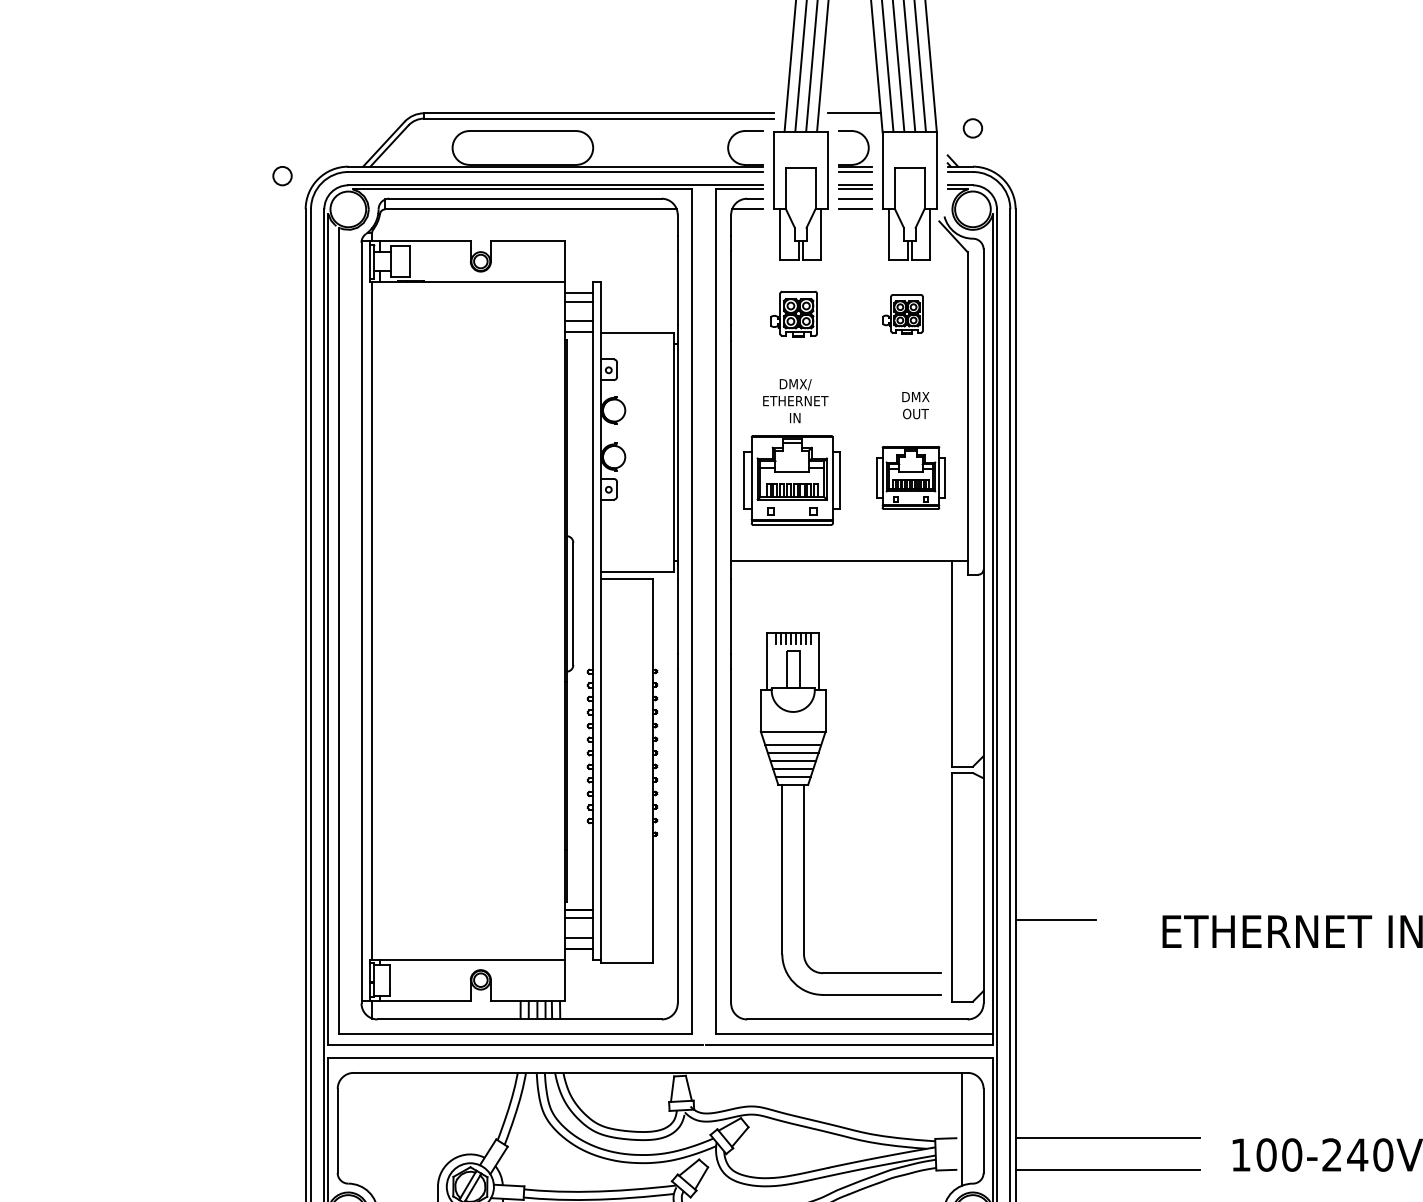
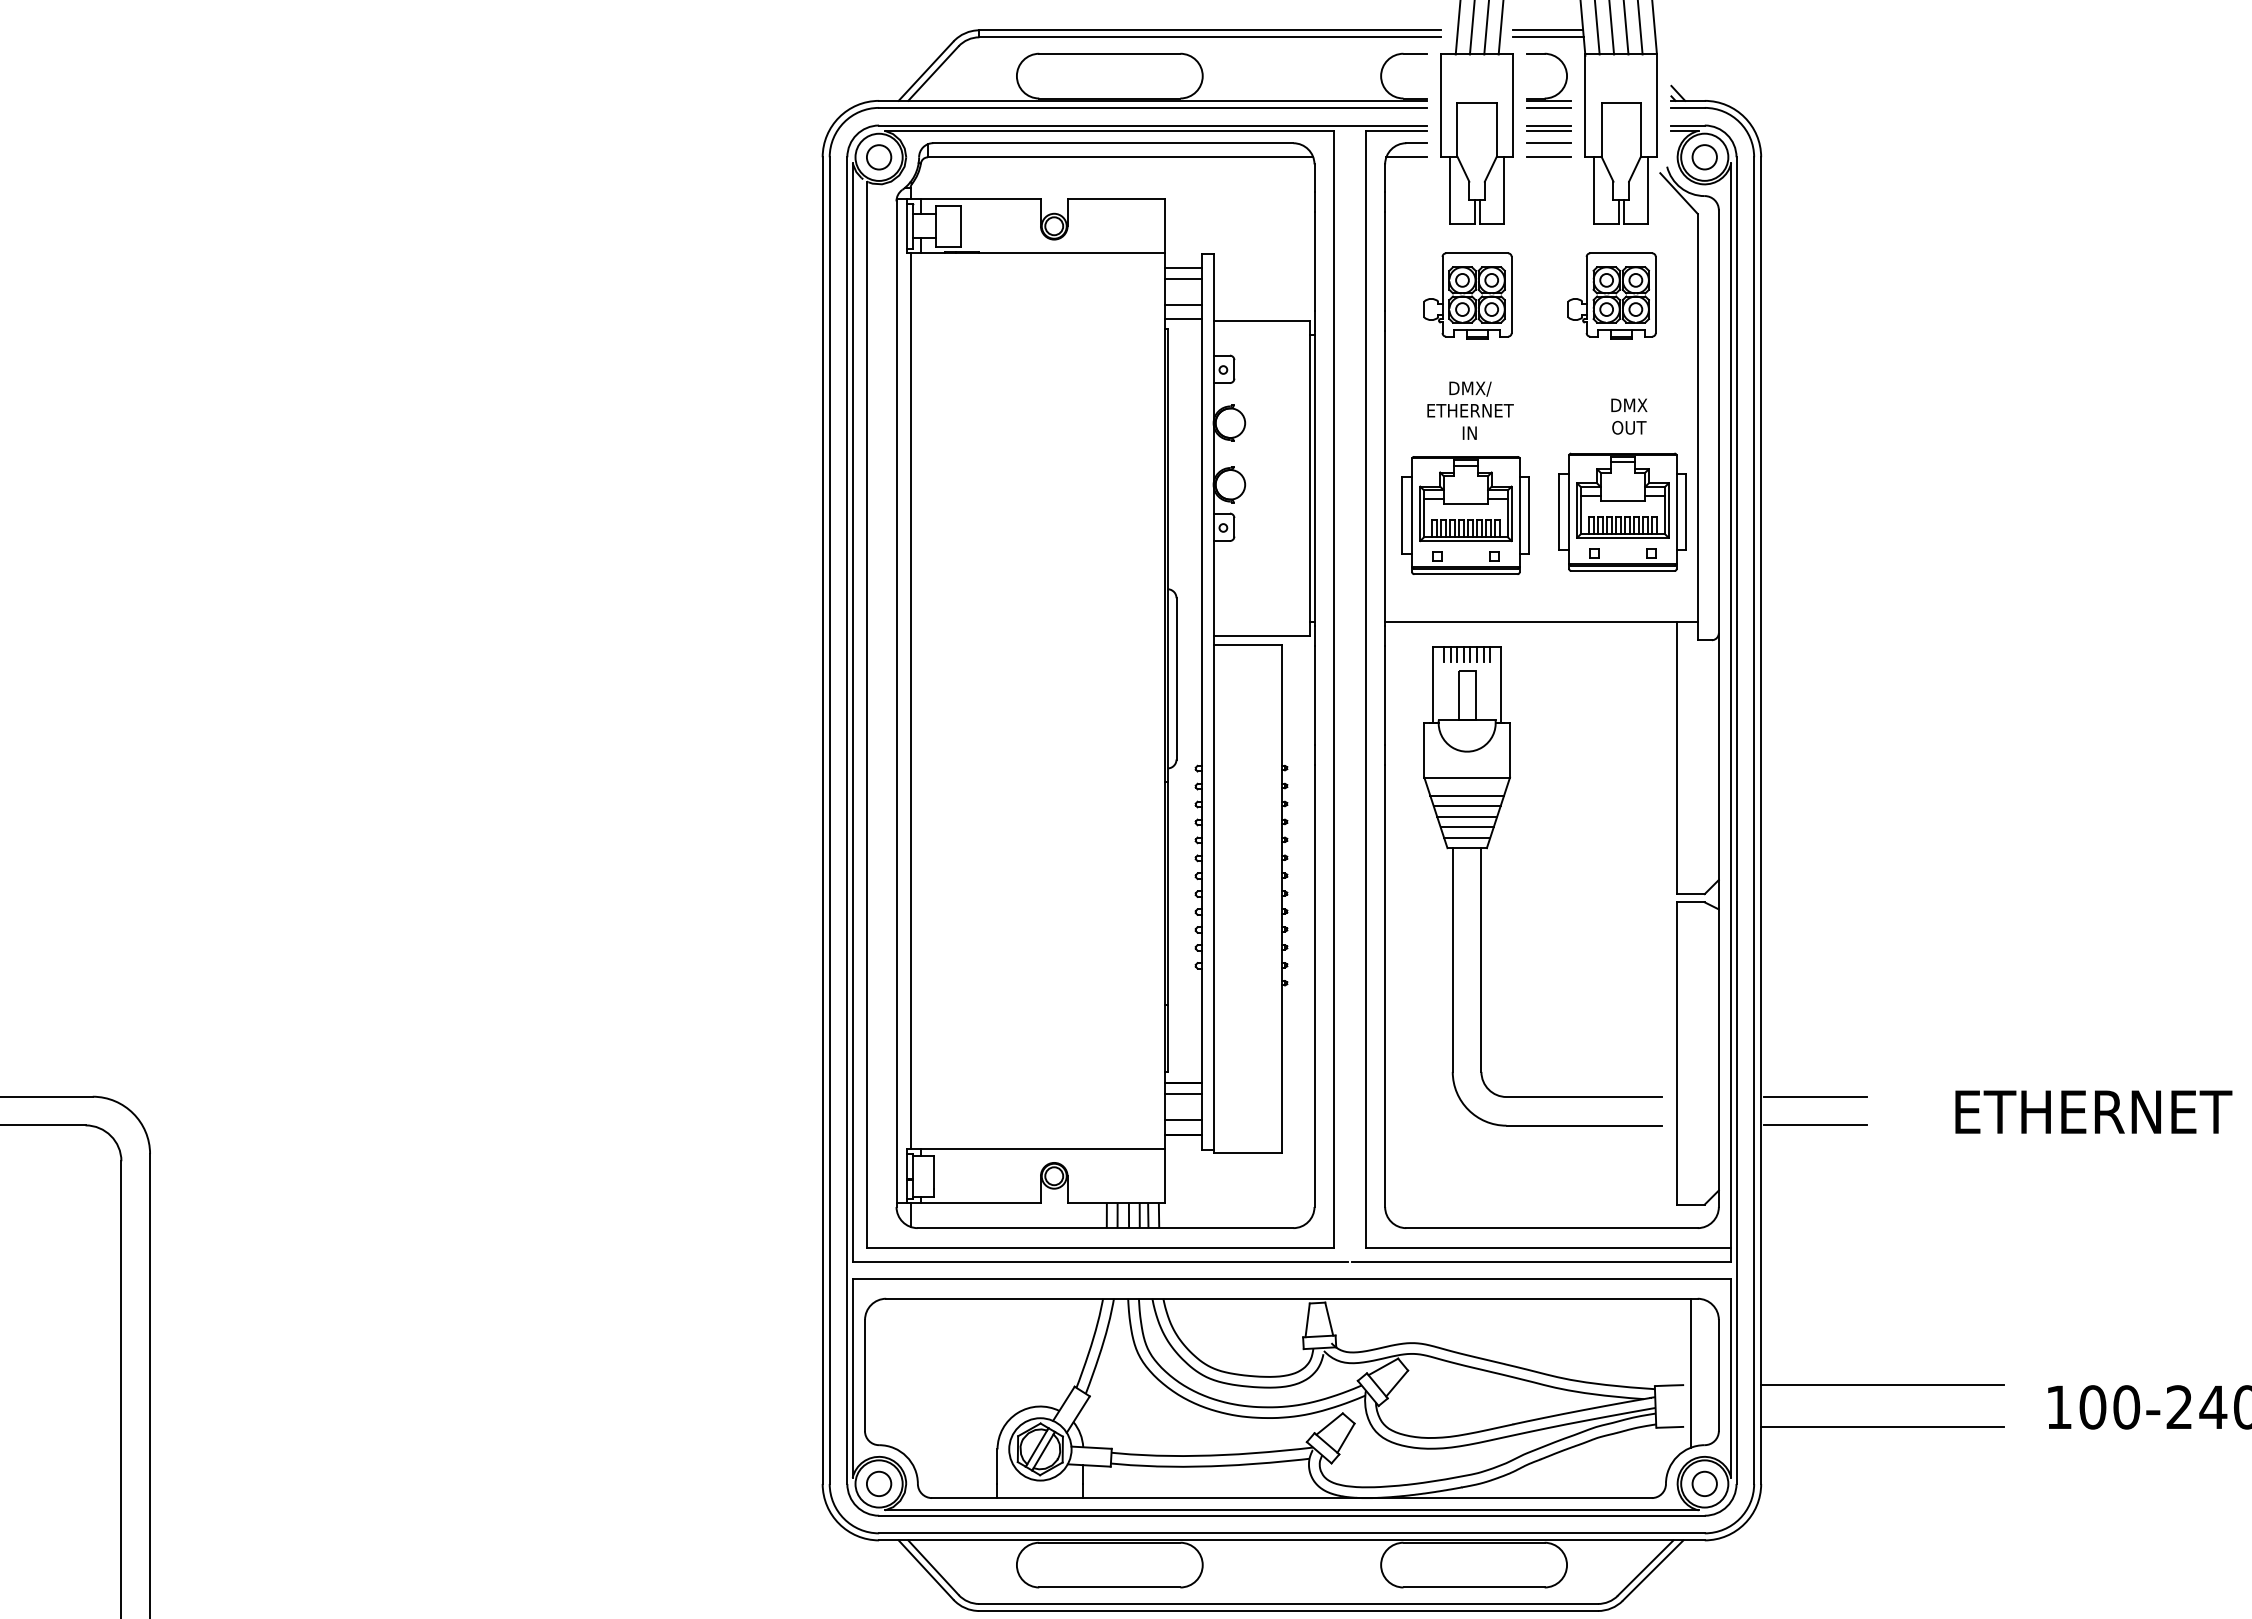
line: (853, 118) -> (1547, 37), added
circle: (972, 128) -> (1704, 157), moved
circle: (282, 176) -> (879, 157), moved
part: (793, 313) -> (1467, 295), size x1.43
part: (902, 313) -> (1611, 295), size x1.67
part: (910, 477) -> (1622, 511), size x1.43
part: (804, 813) -> (1481, 886), moved
line: (1056, 941) -> (1815, 1125), added

